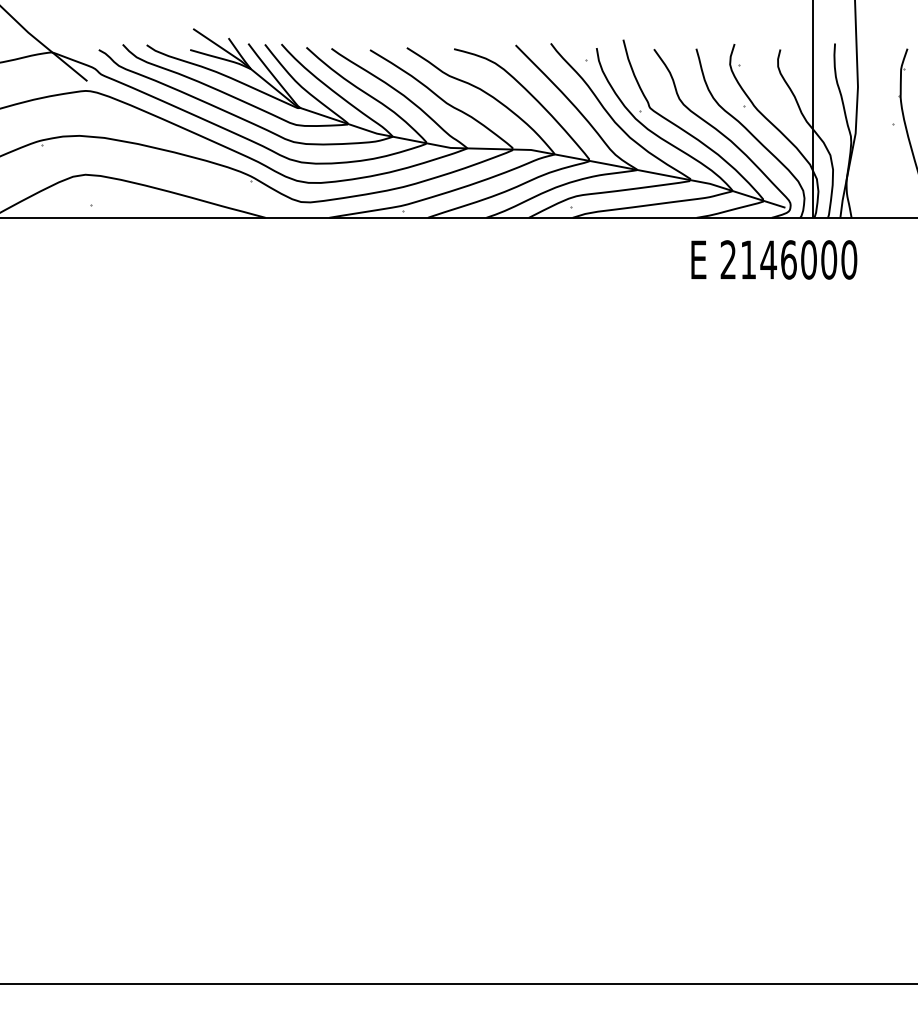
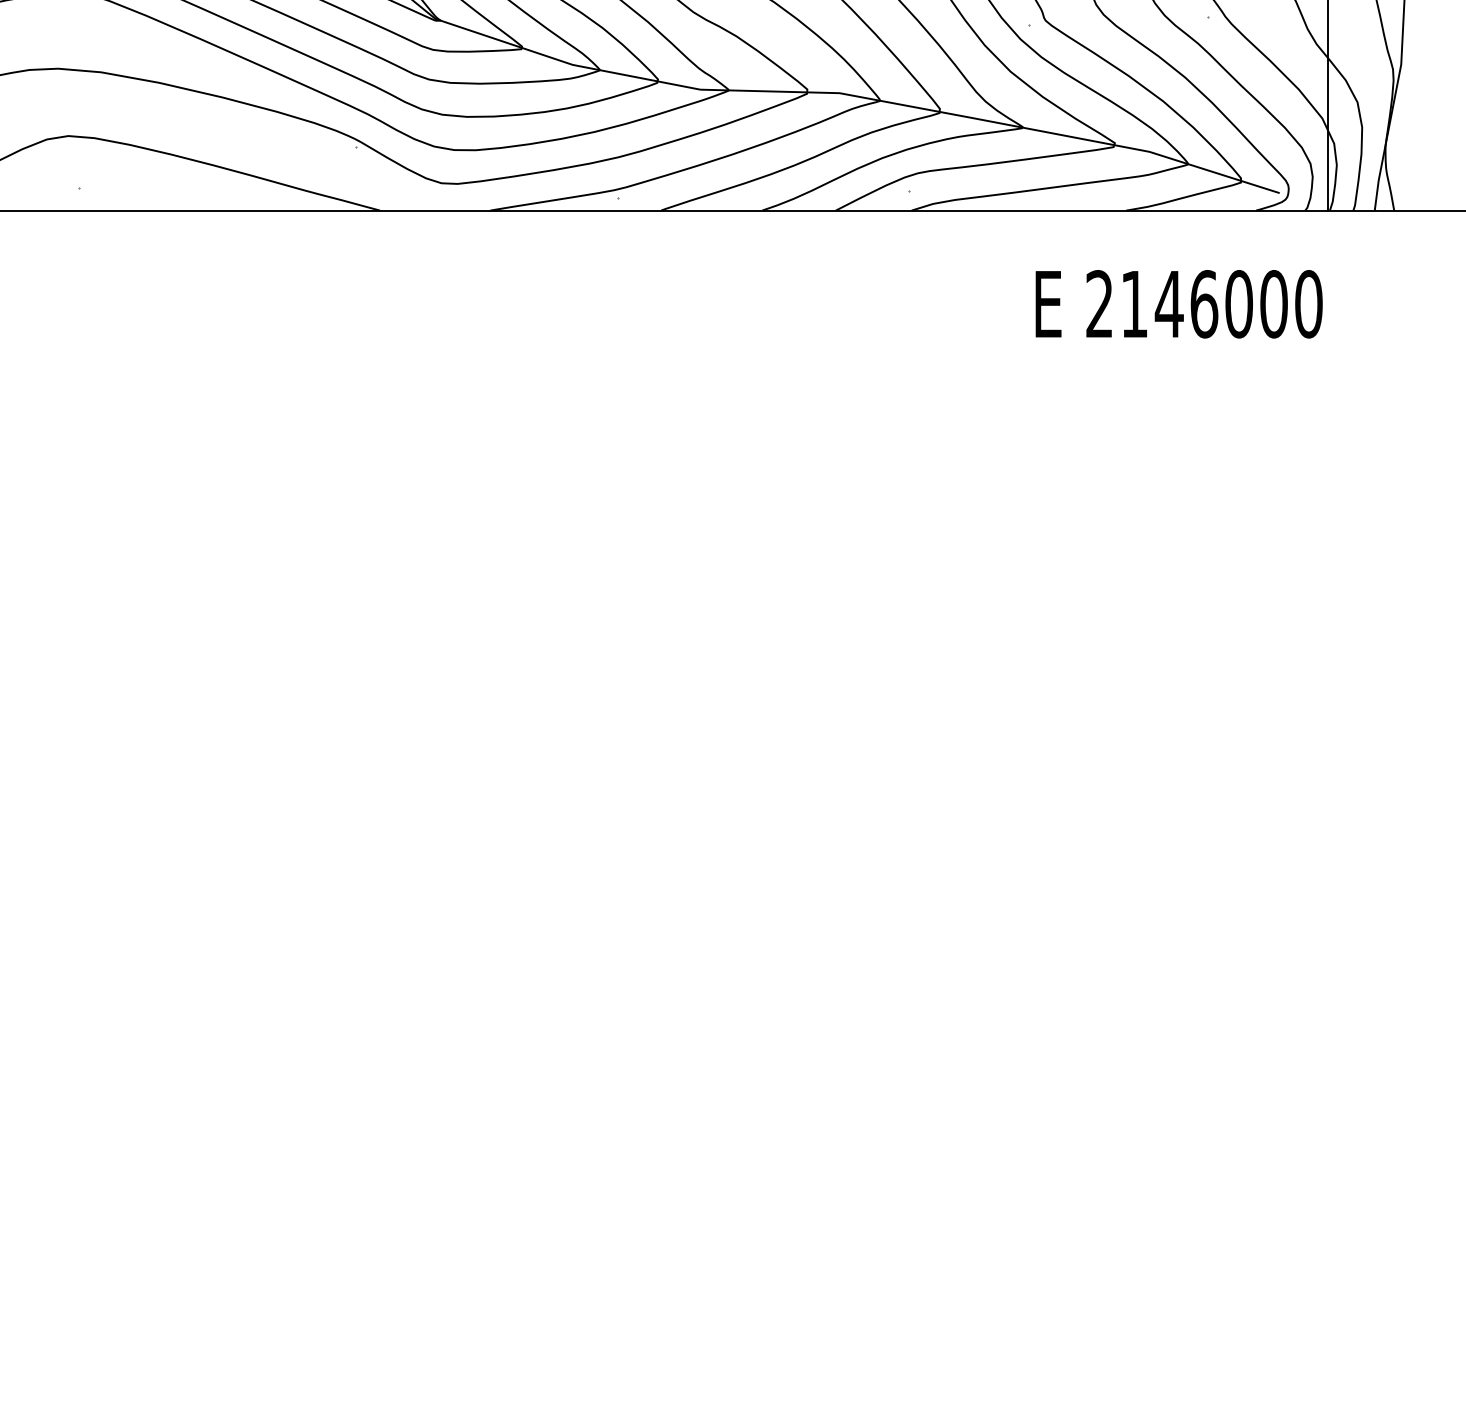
text: (774, 259) -> (1179, 303), moved

